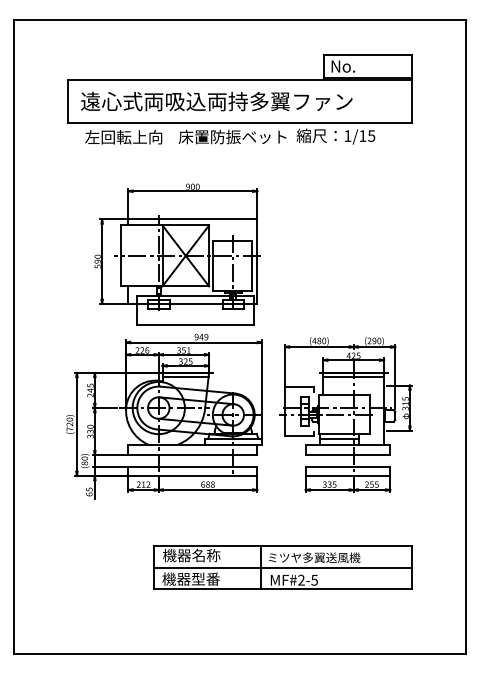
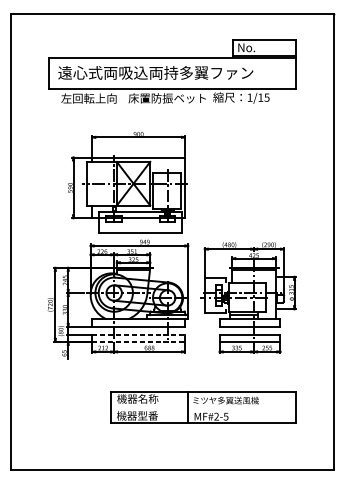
line: (193, 466) -> (139, 335), solid -> dashed
line: (193, 476) -> (139, 342), solid -> dashed
line: (282, 567) -> (203, 407), removed

